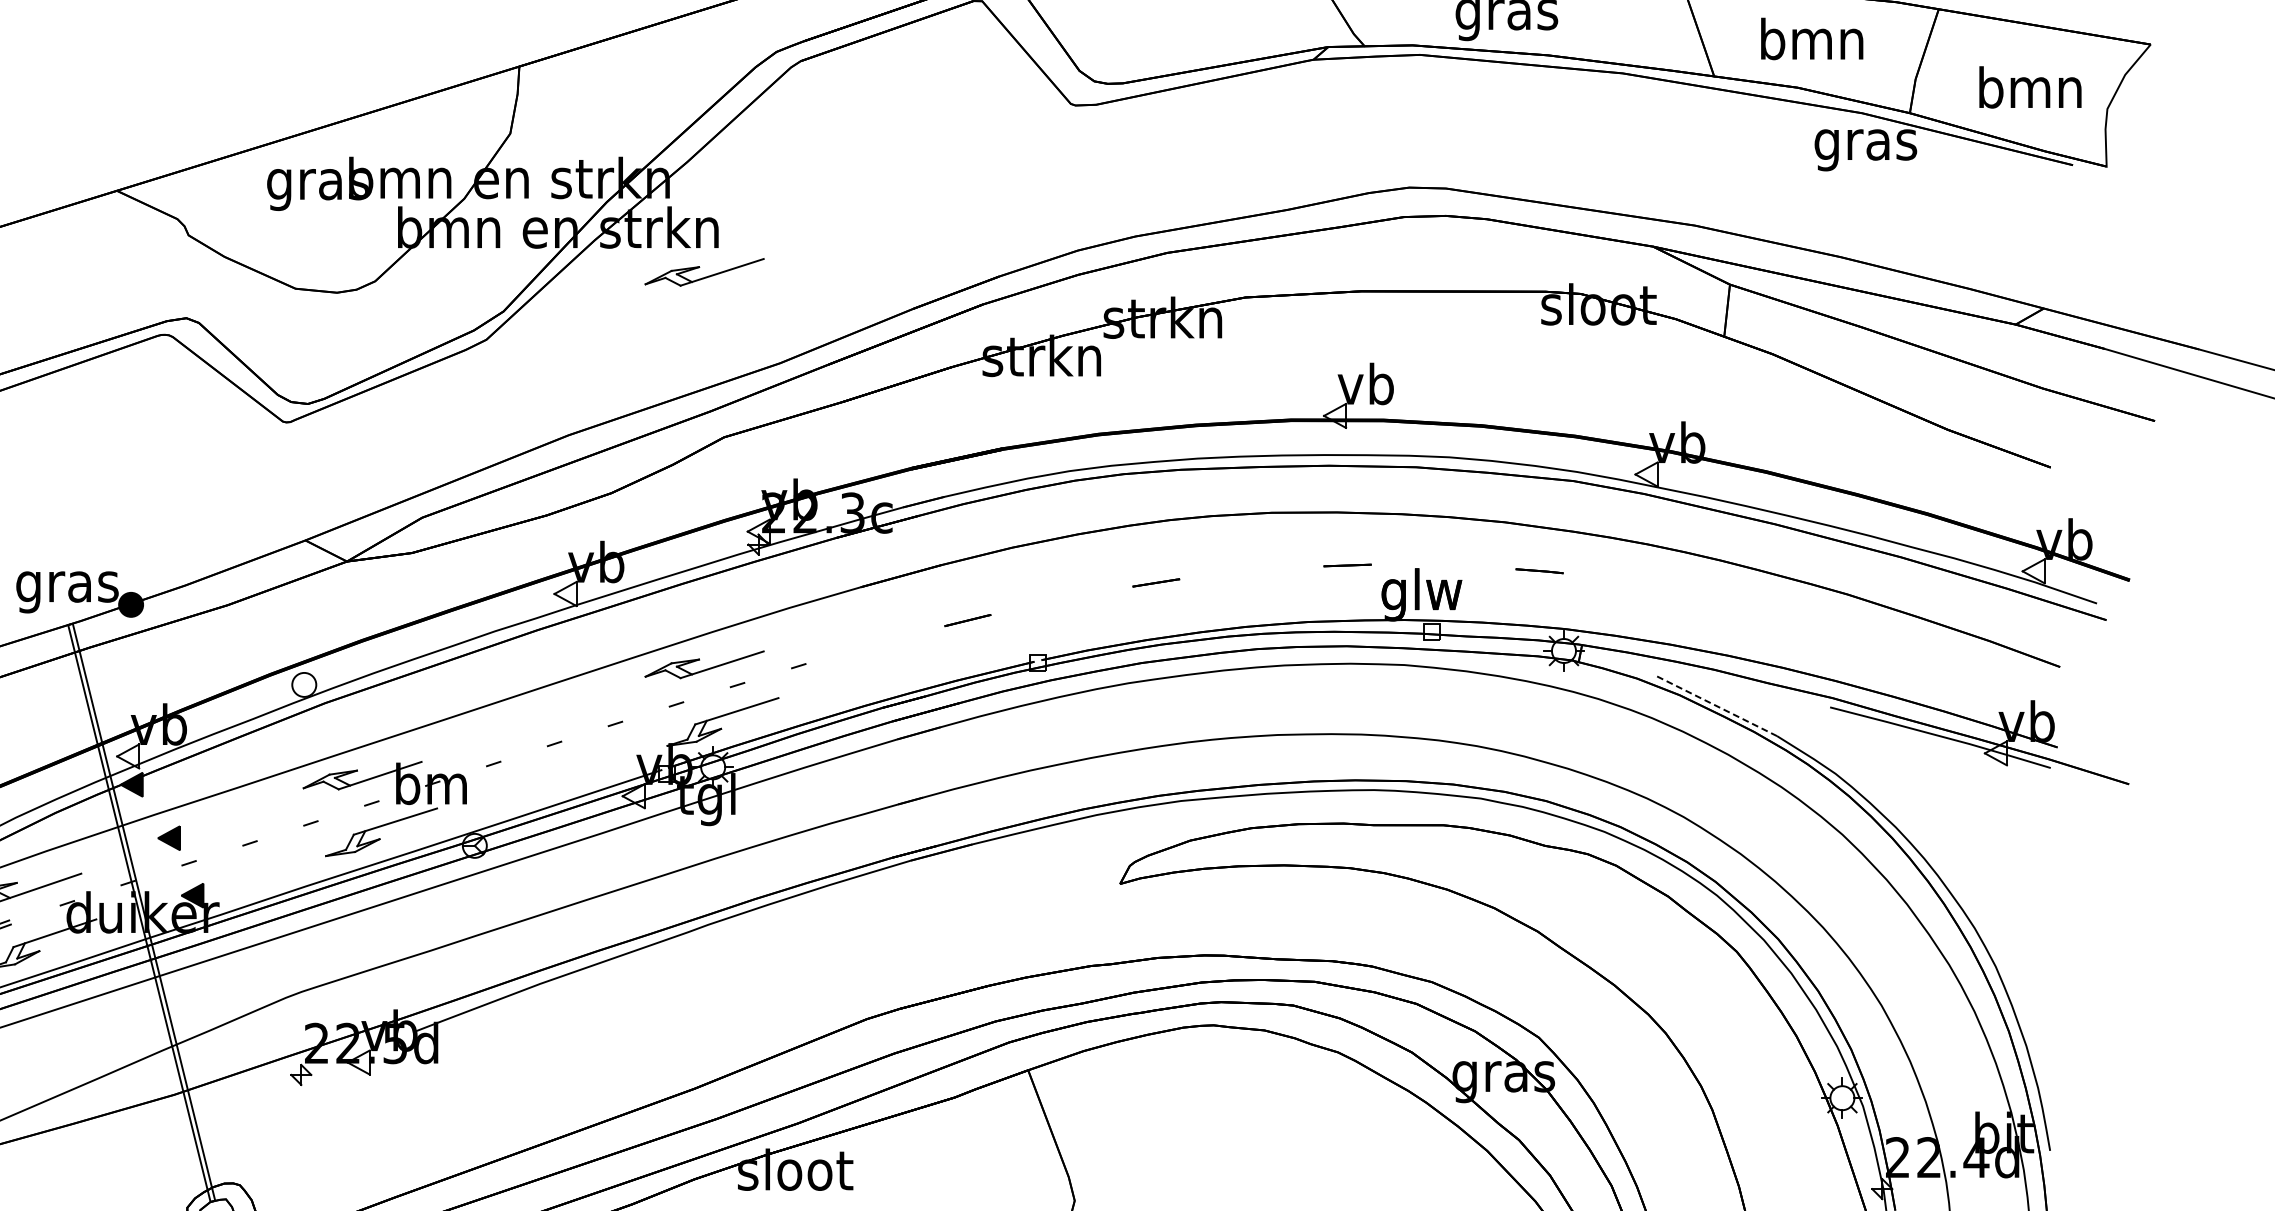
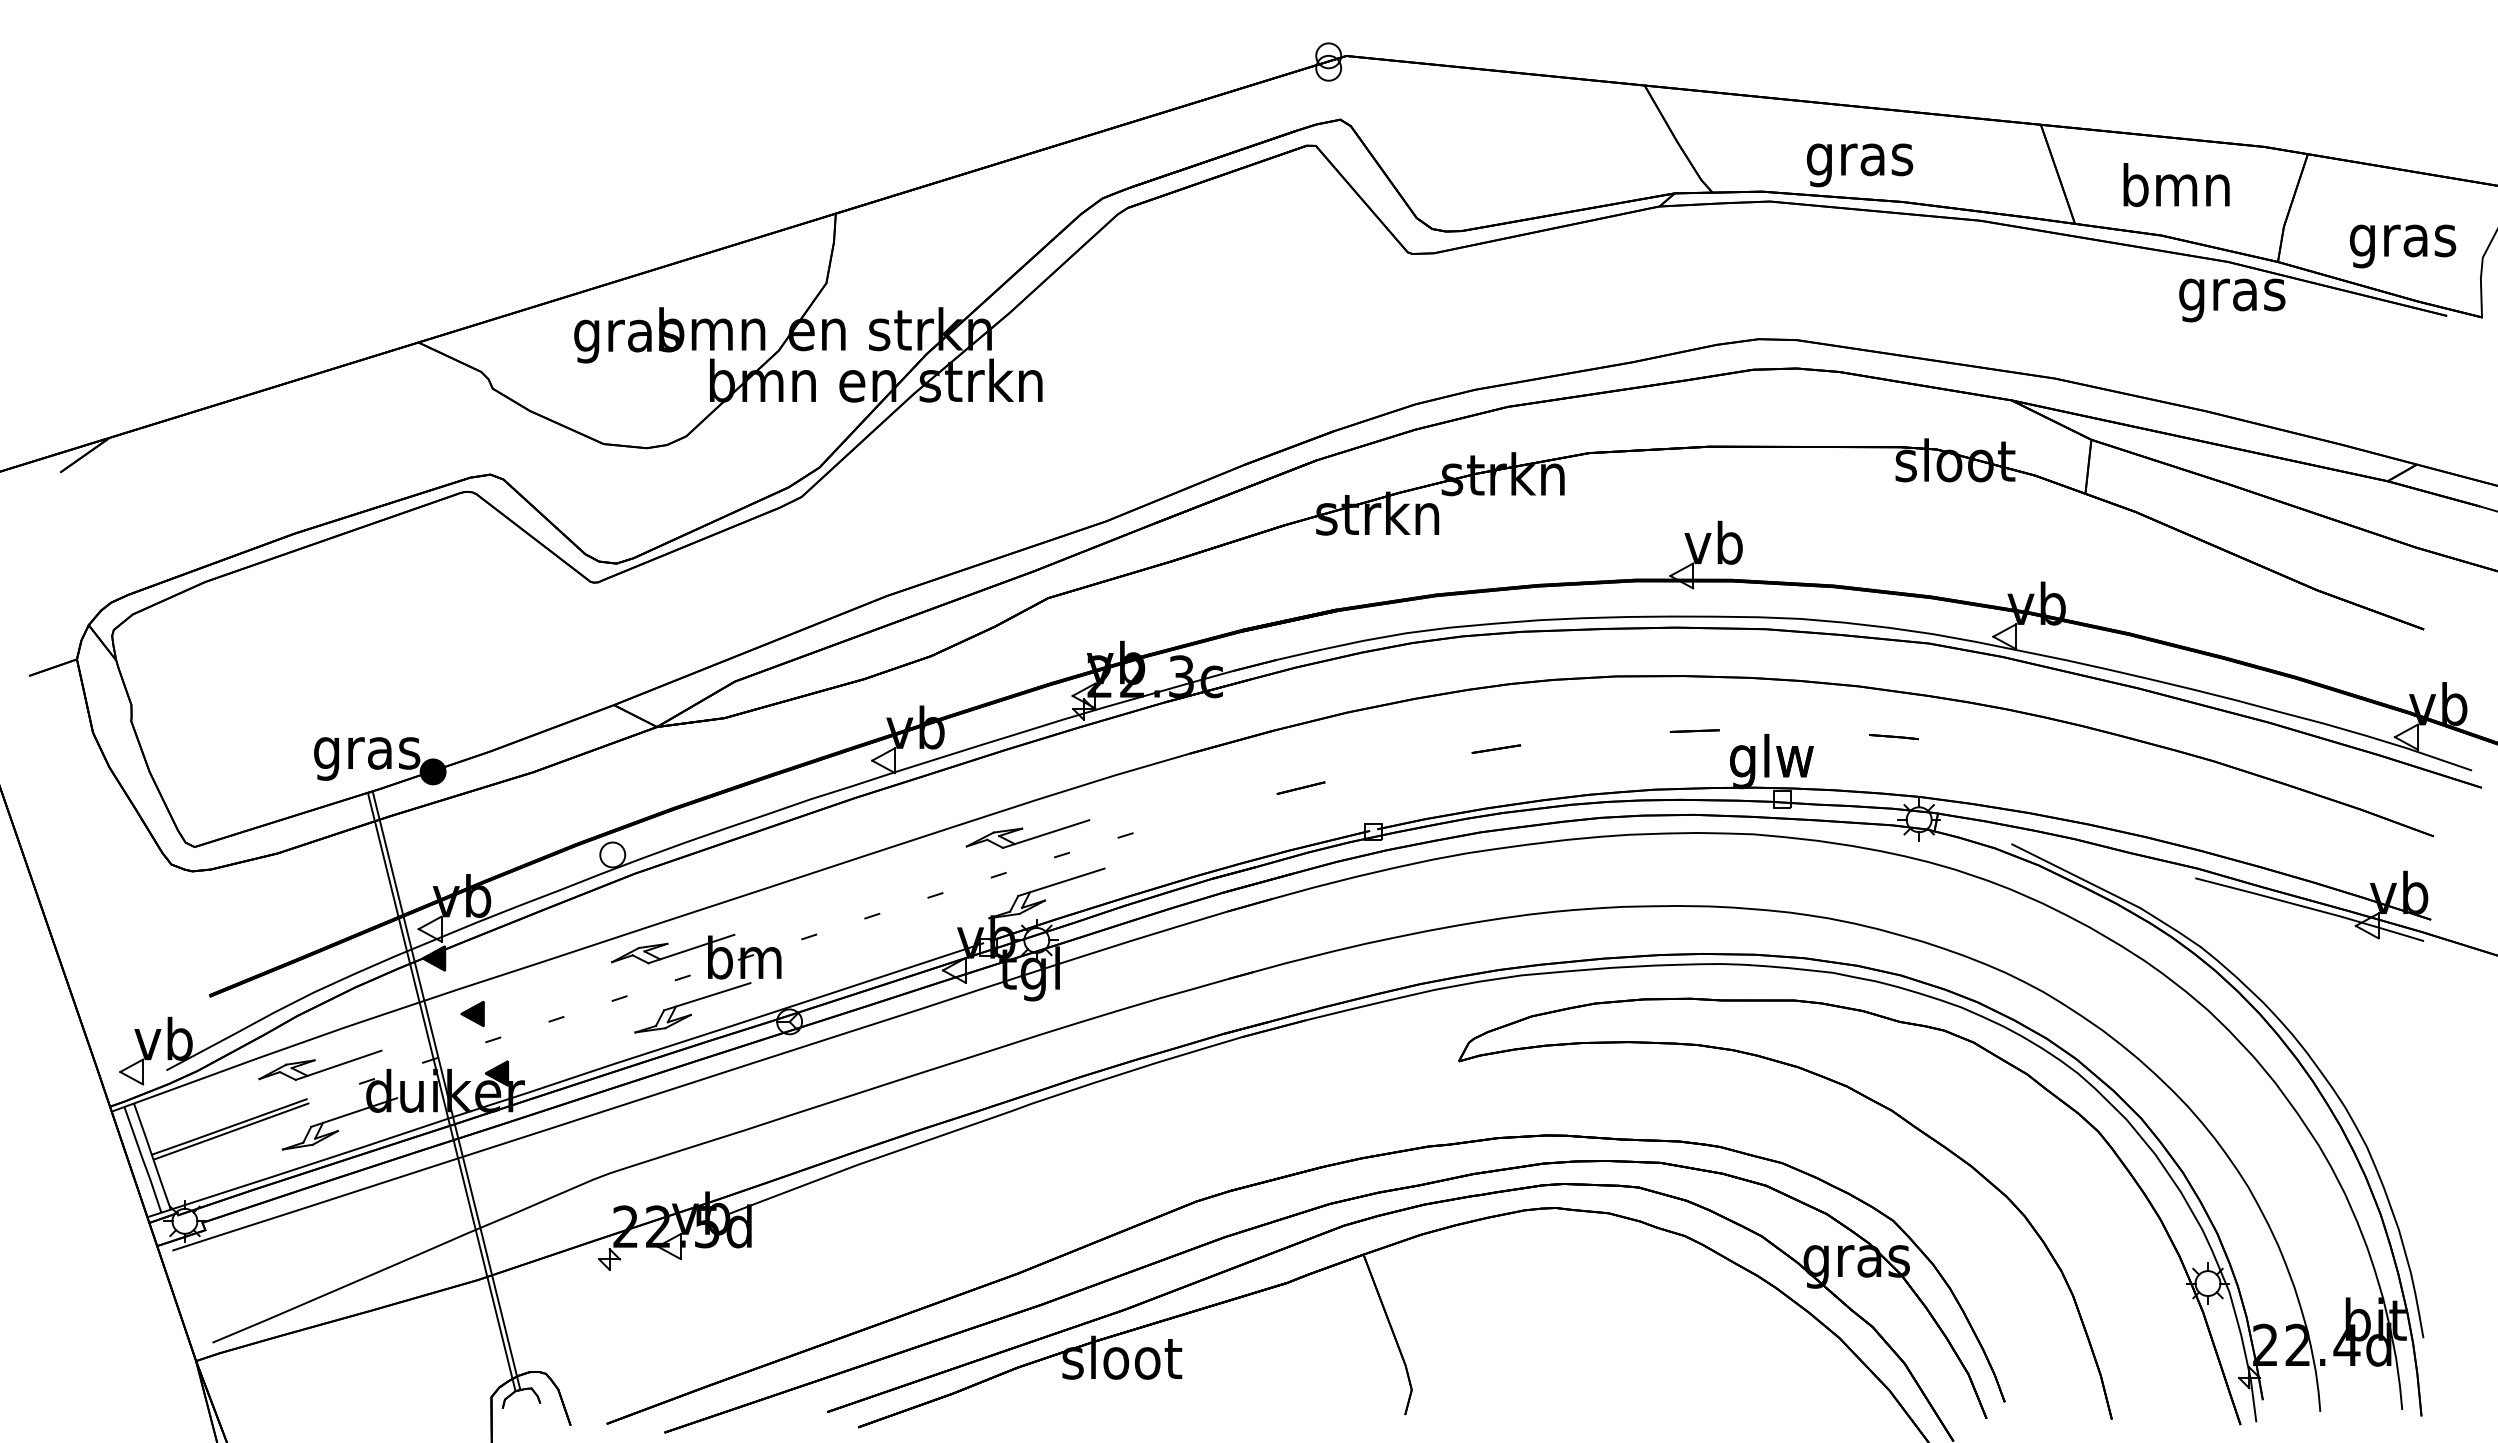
text: (2029, 92) -> (2402, 240), bmn -> gras
part: (704, 271) -> (1027, 426), removed
line: (1715, 705) -> (2076, 876), dashed -> solid

